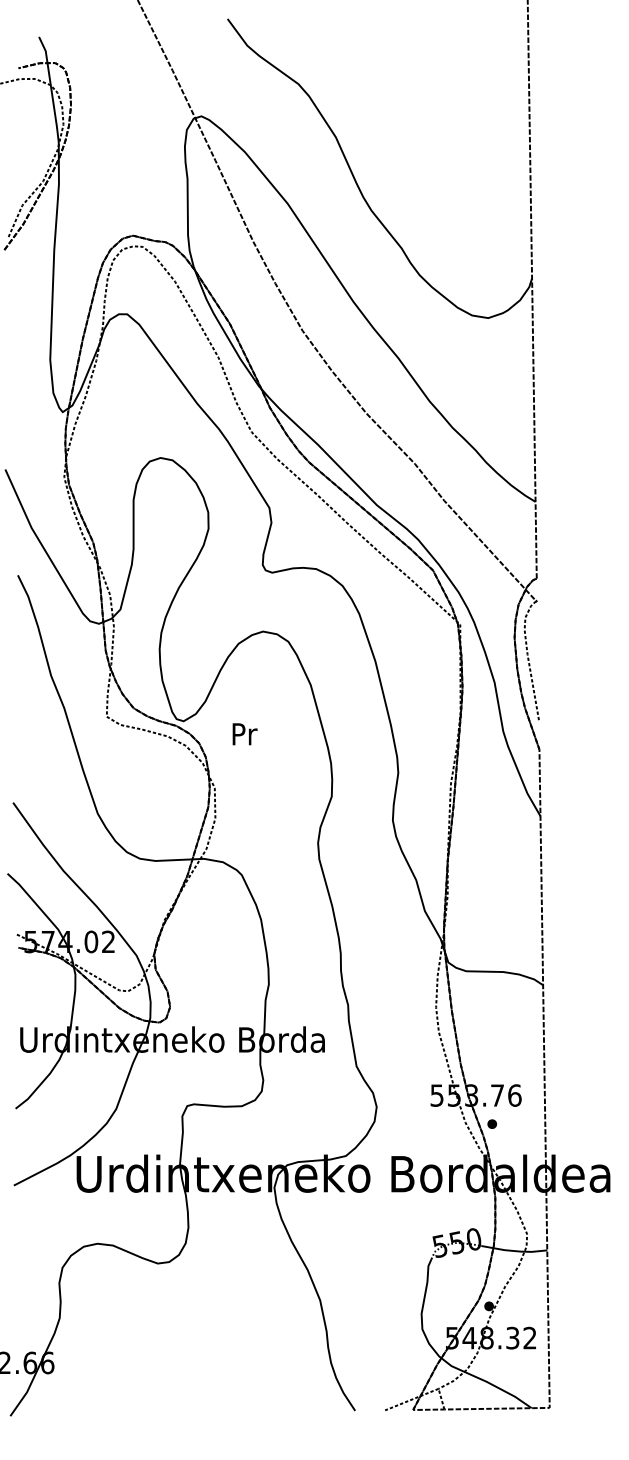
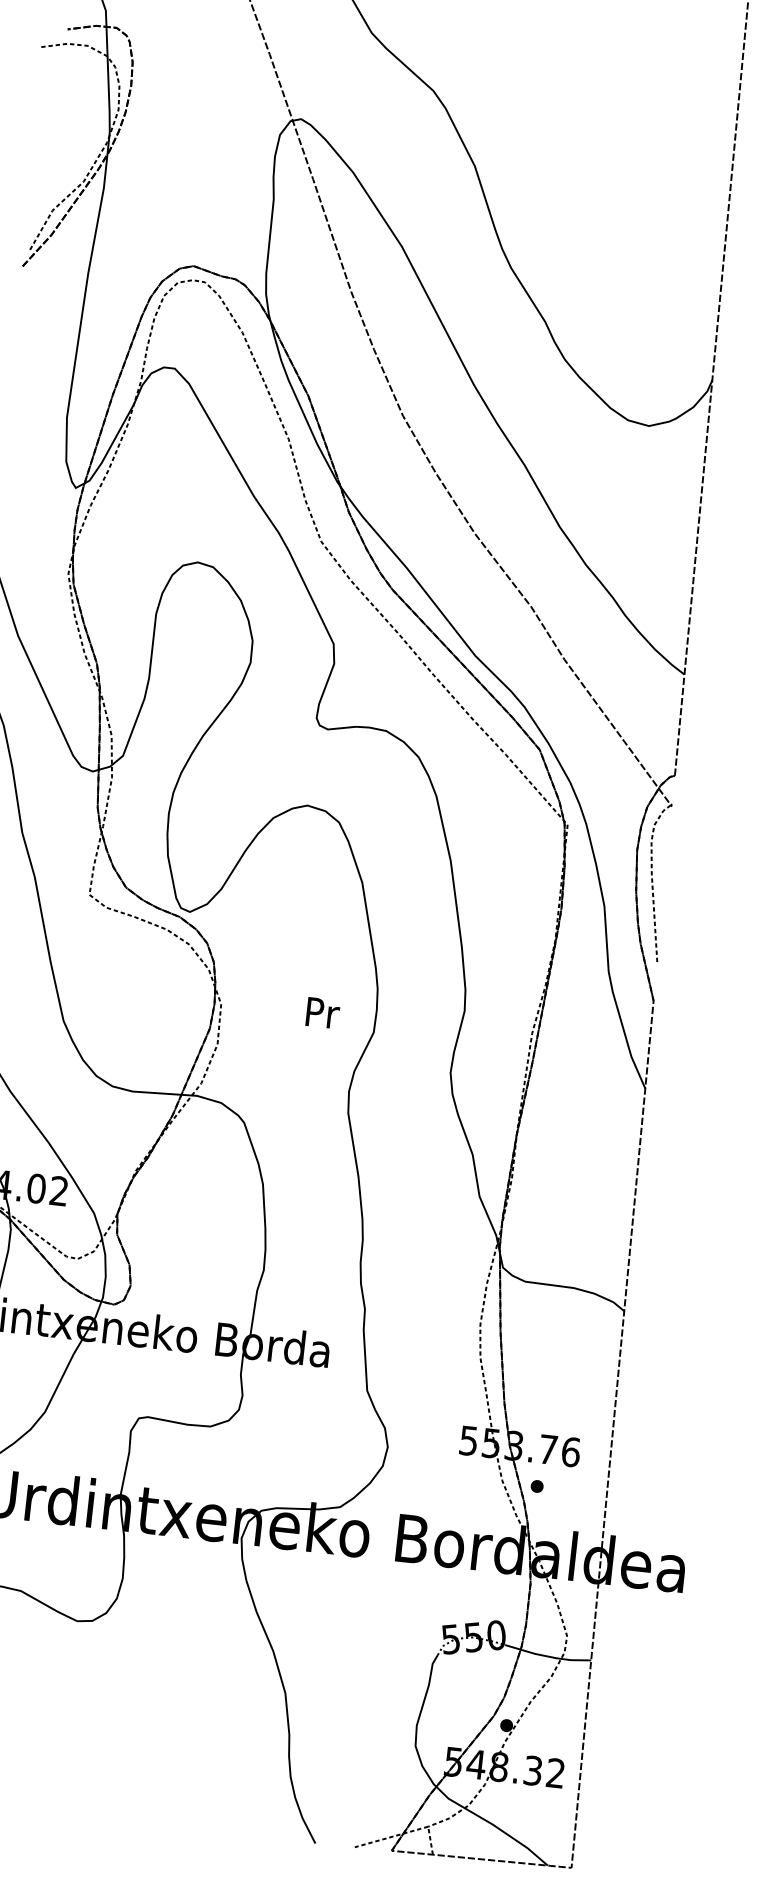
text: (244, 734) -> (322, 1013), moved

